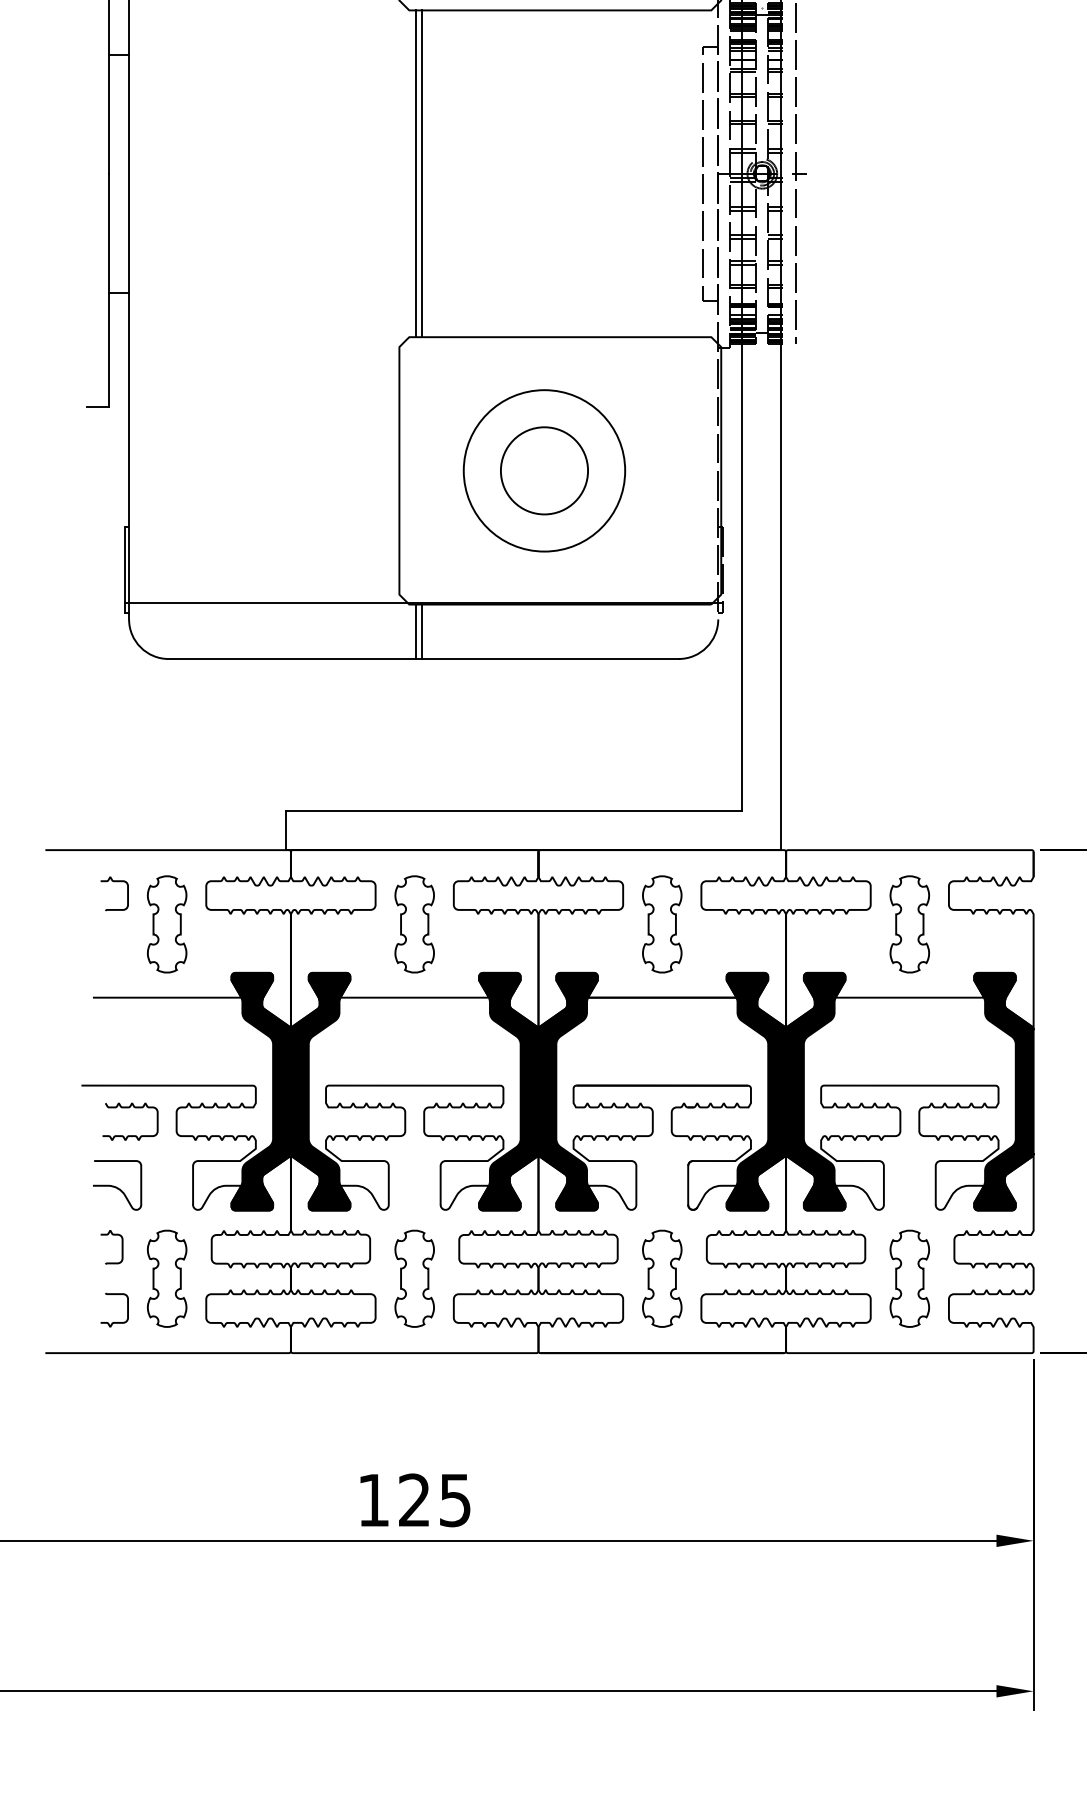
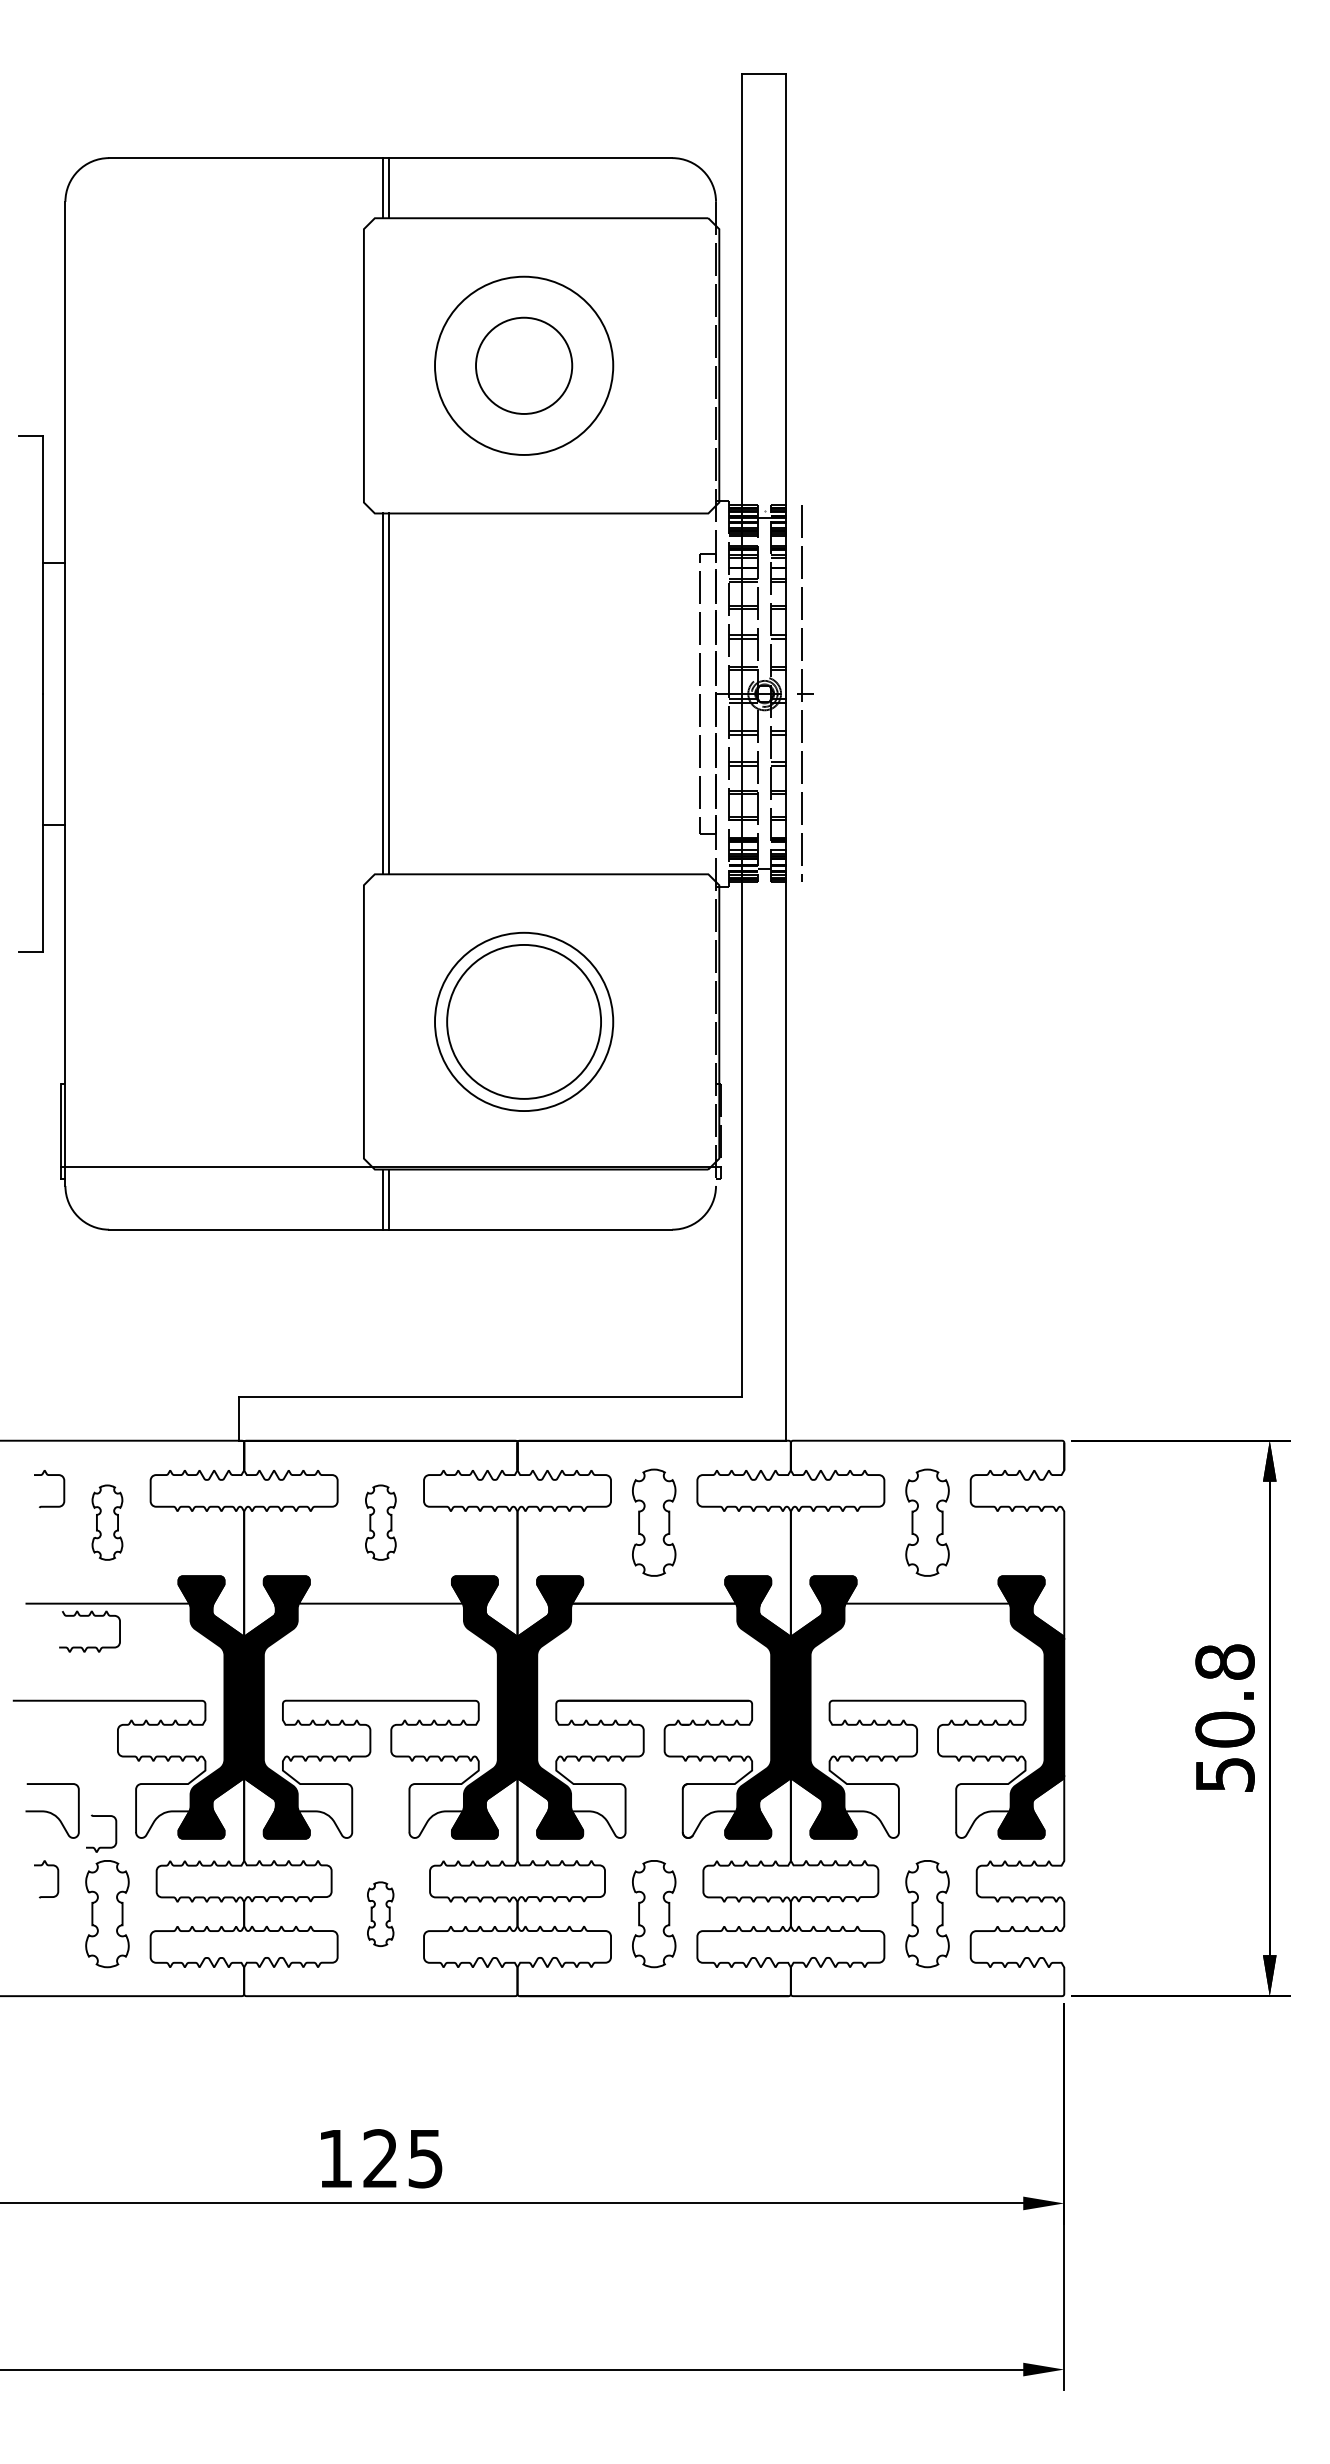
circle: (544, 470) -> (524, 1021), size x1.6
part: (167, 924) -> (107, 1522), size x0.7
part: (414, 924) -> (380, 1522), size x0.7
curve: (130, 1108) -> (89, 1616), moved
part: (414, 1279) -> (380, 1914), size x0.6
curve: (114, 1321) -> (101, 1846), moved

